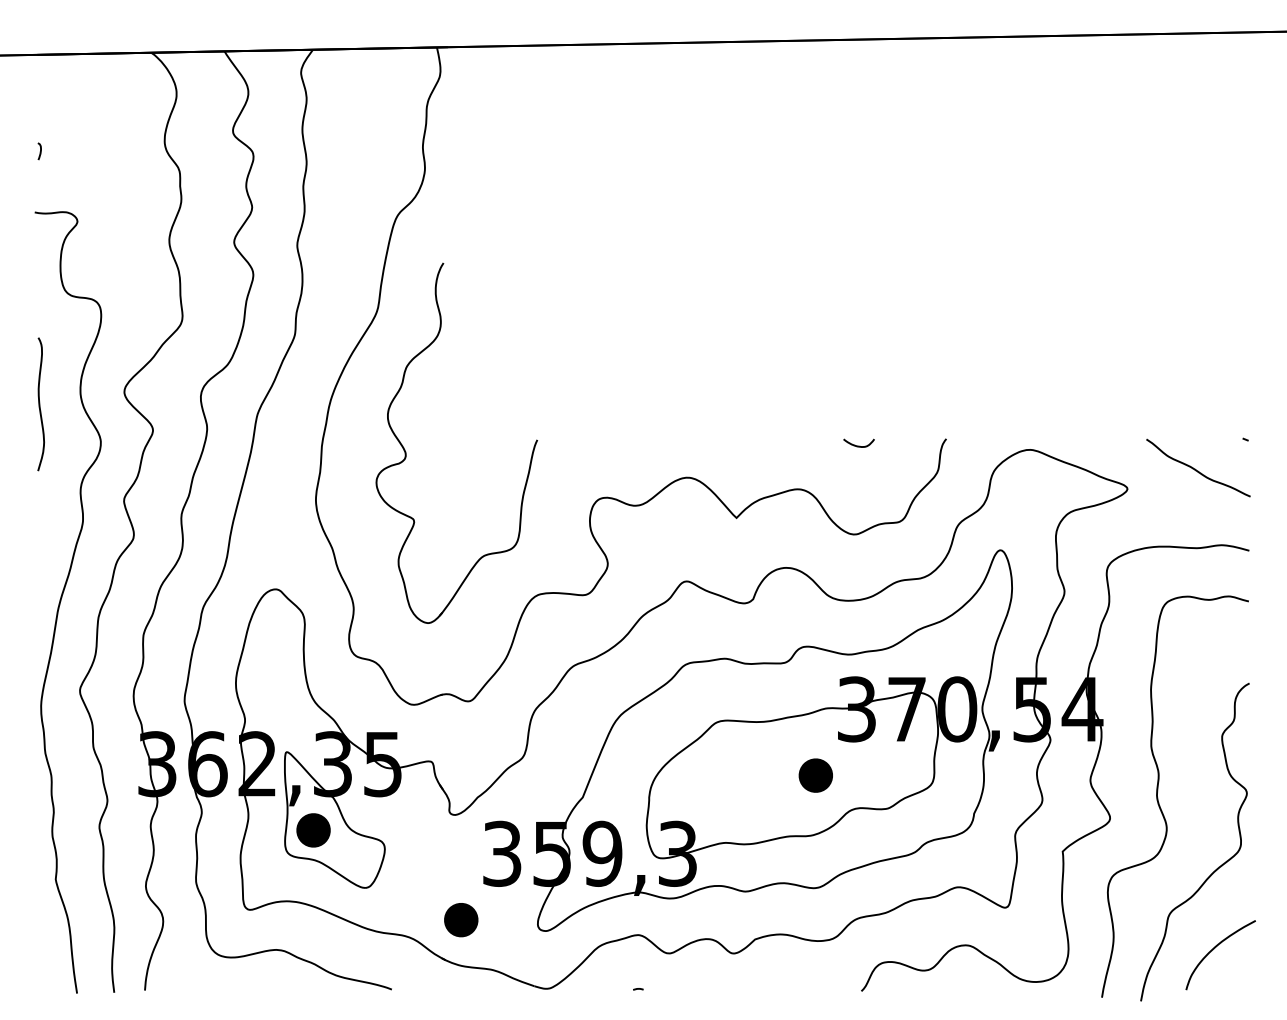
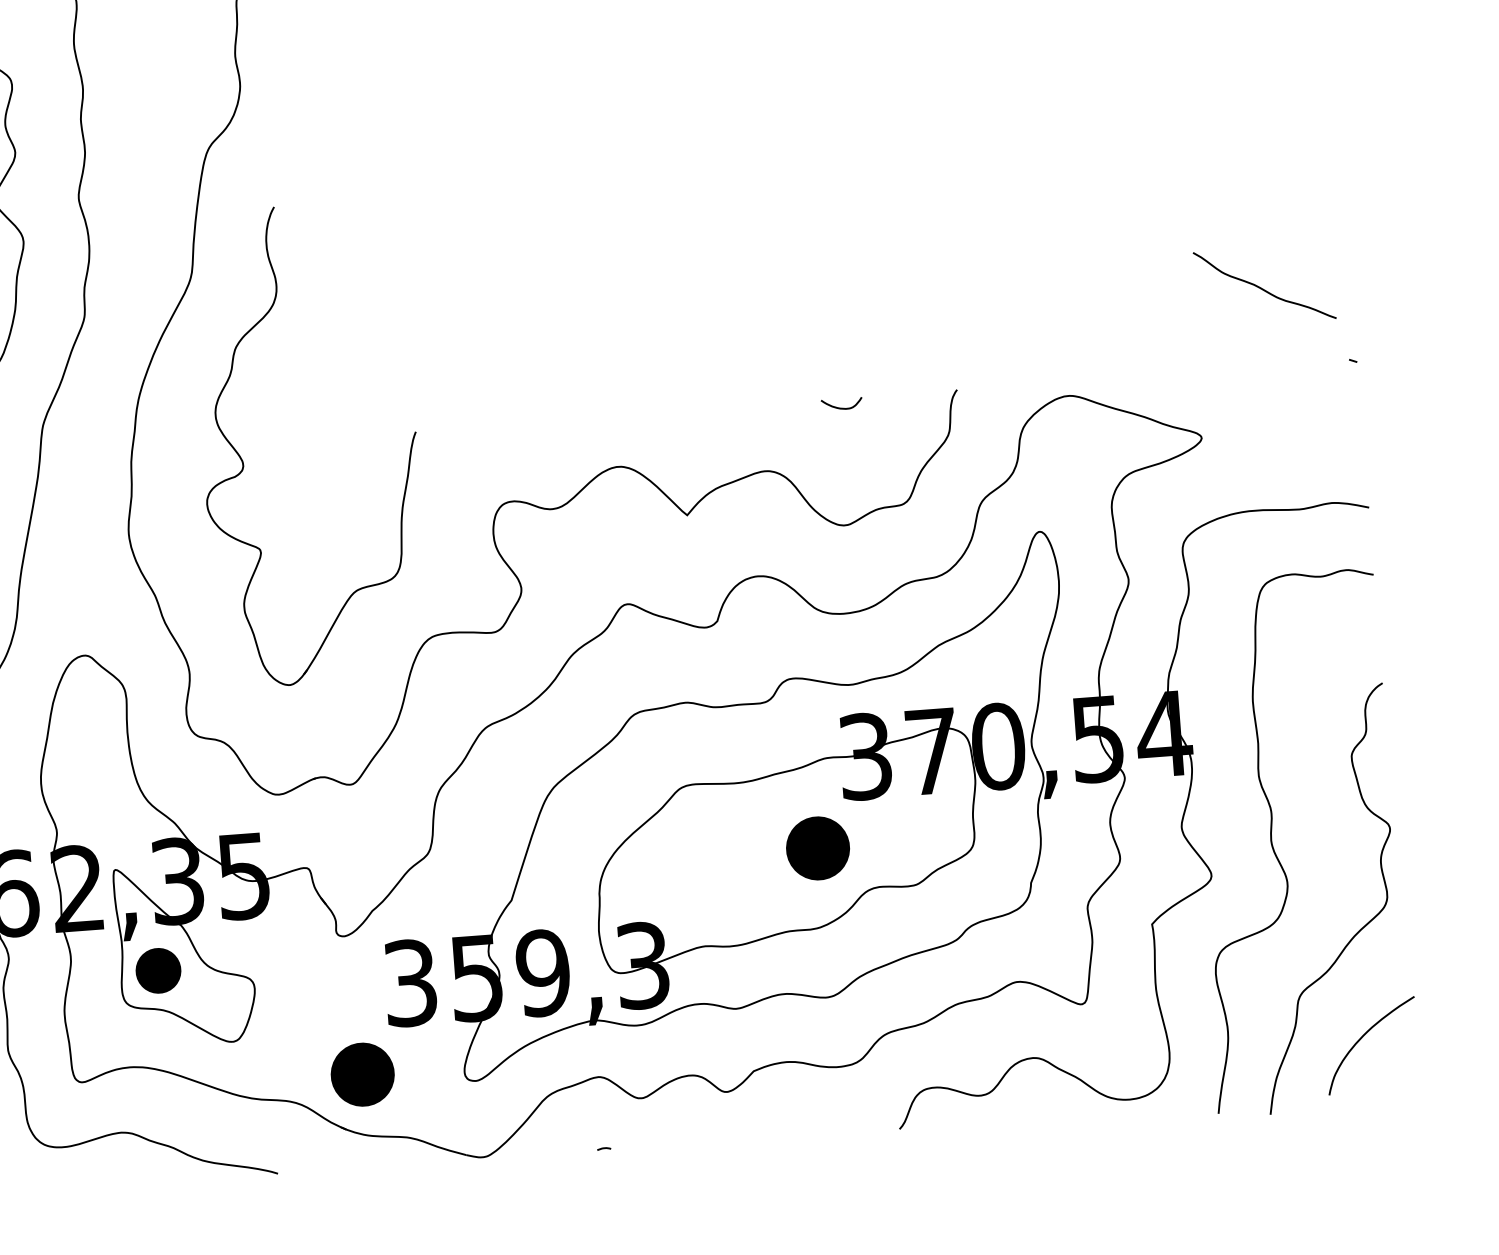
curve: (1196, 469) -> (1262, 287), moved
part: (815, 775) -> (817, 848), size x1.4
part: (461, 920) -> (363, 1075), size x1.4

